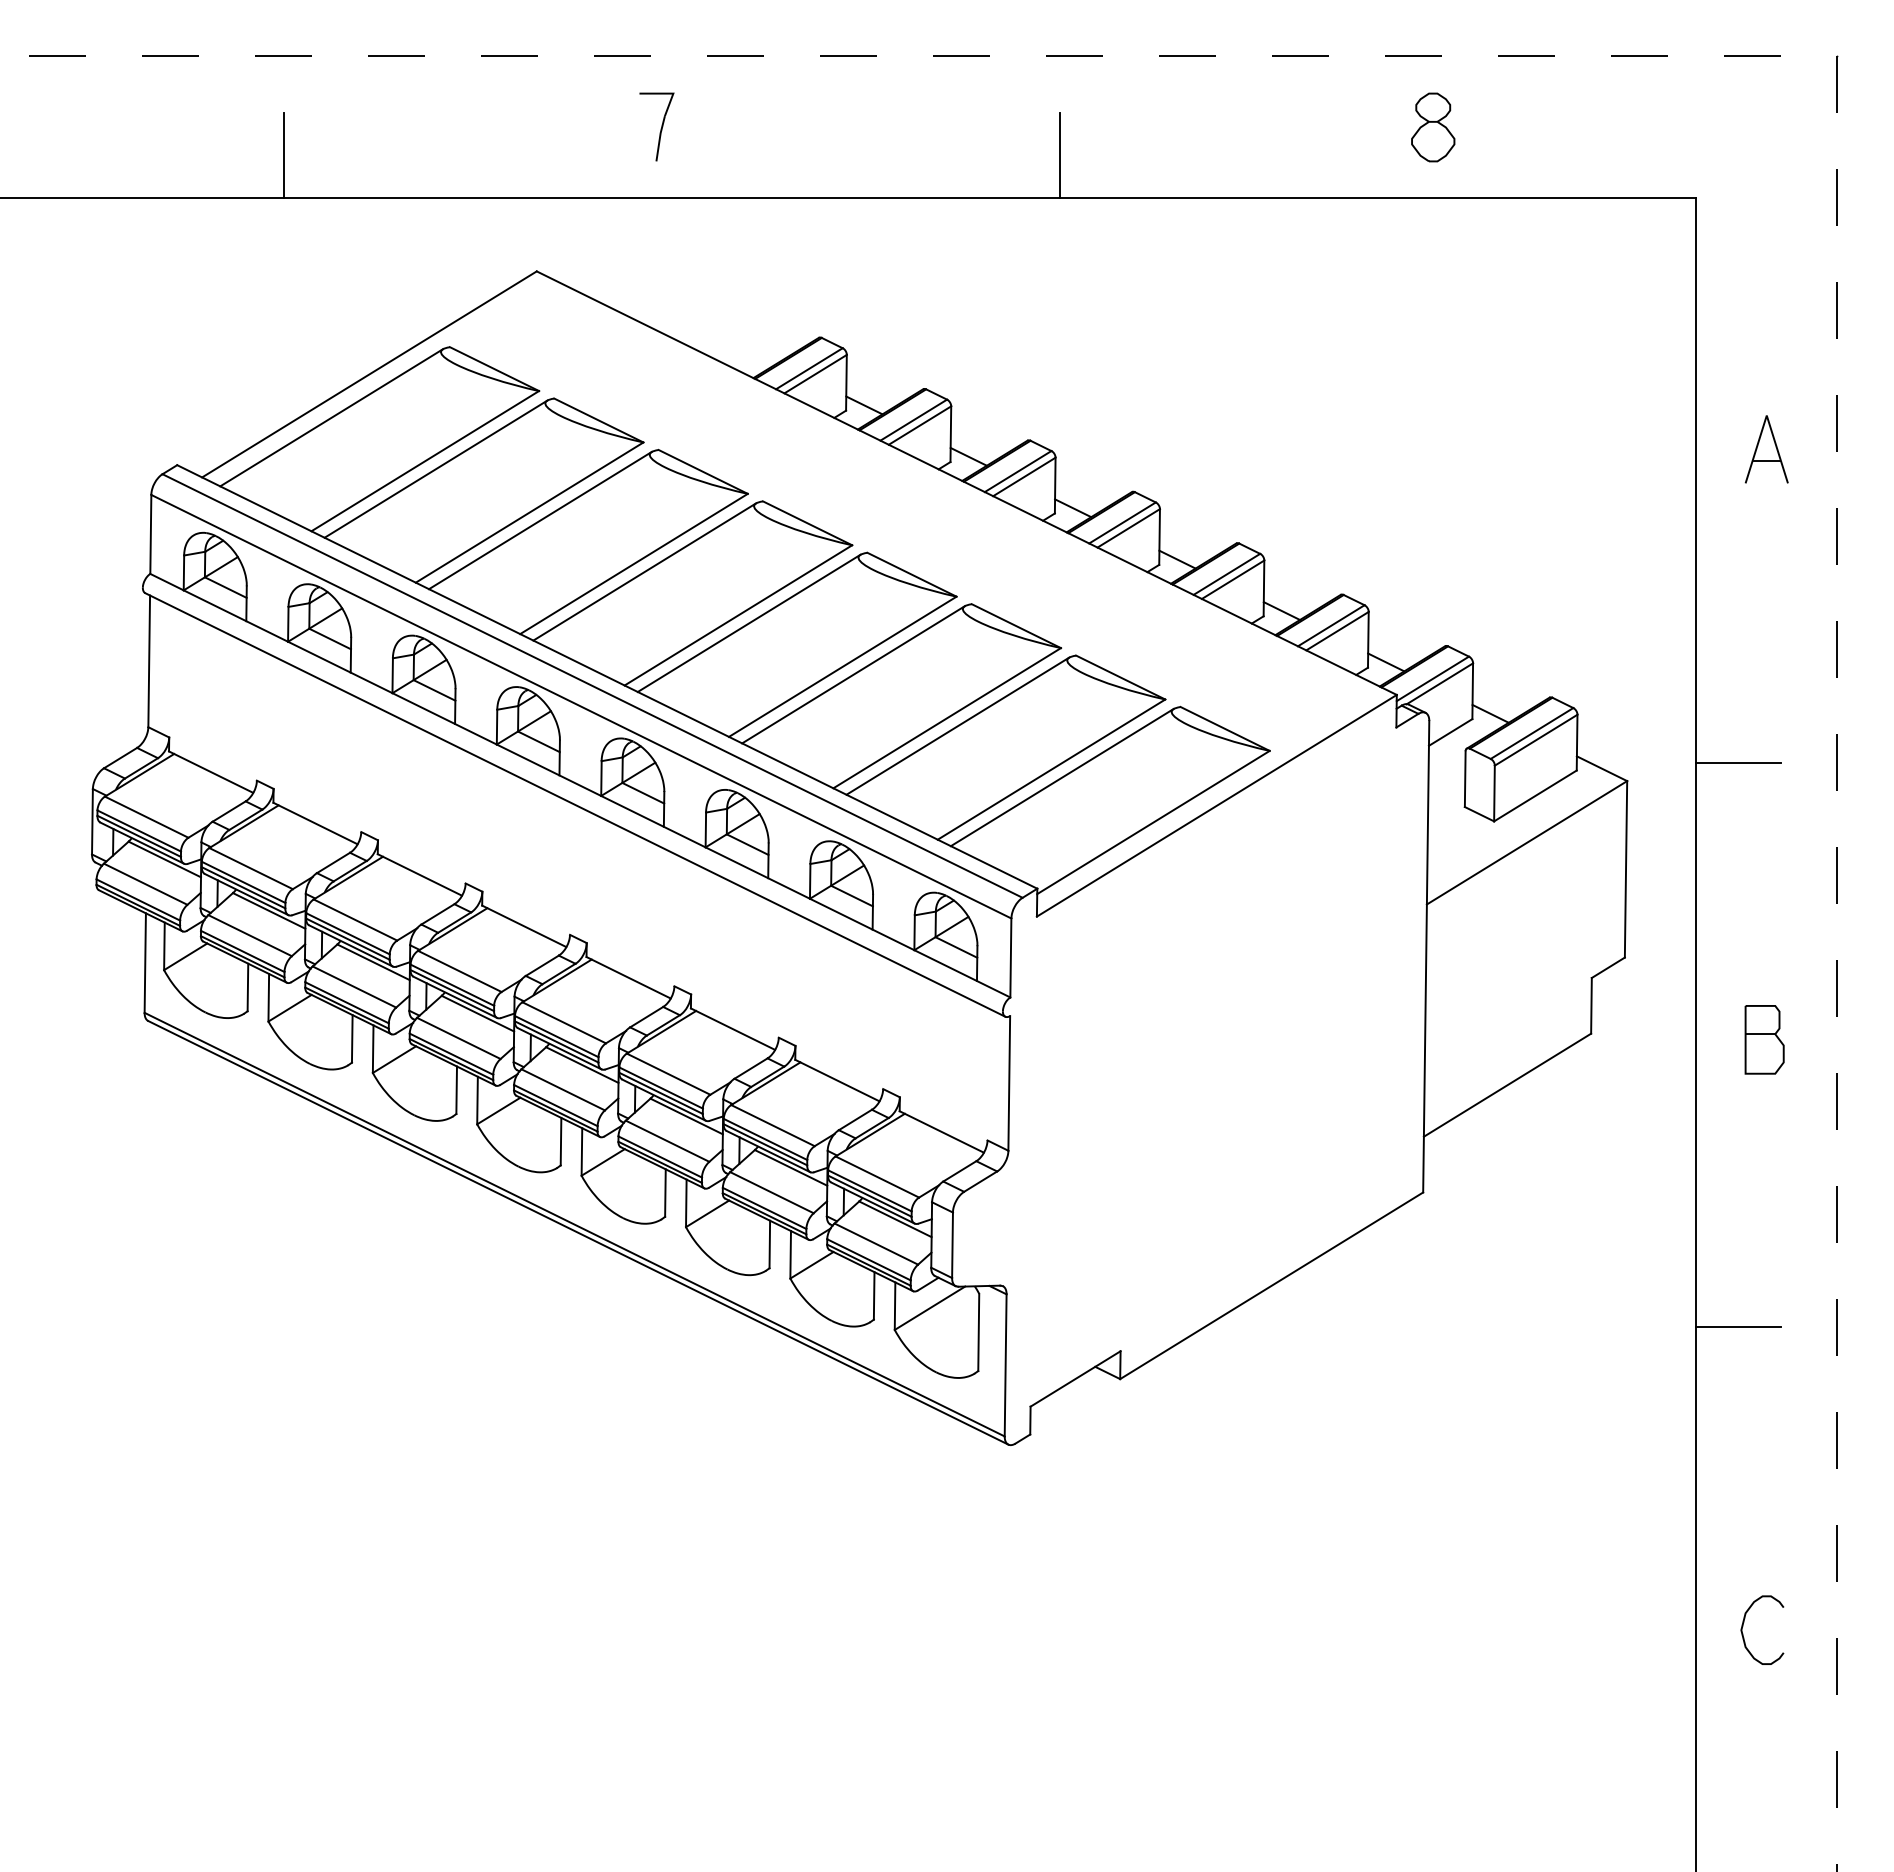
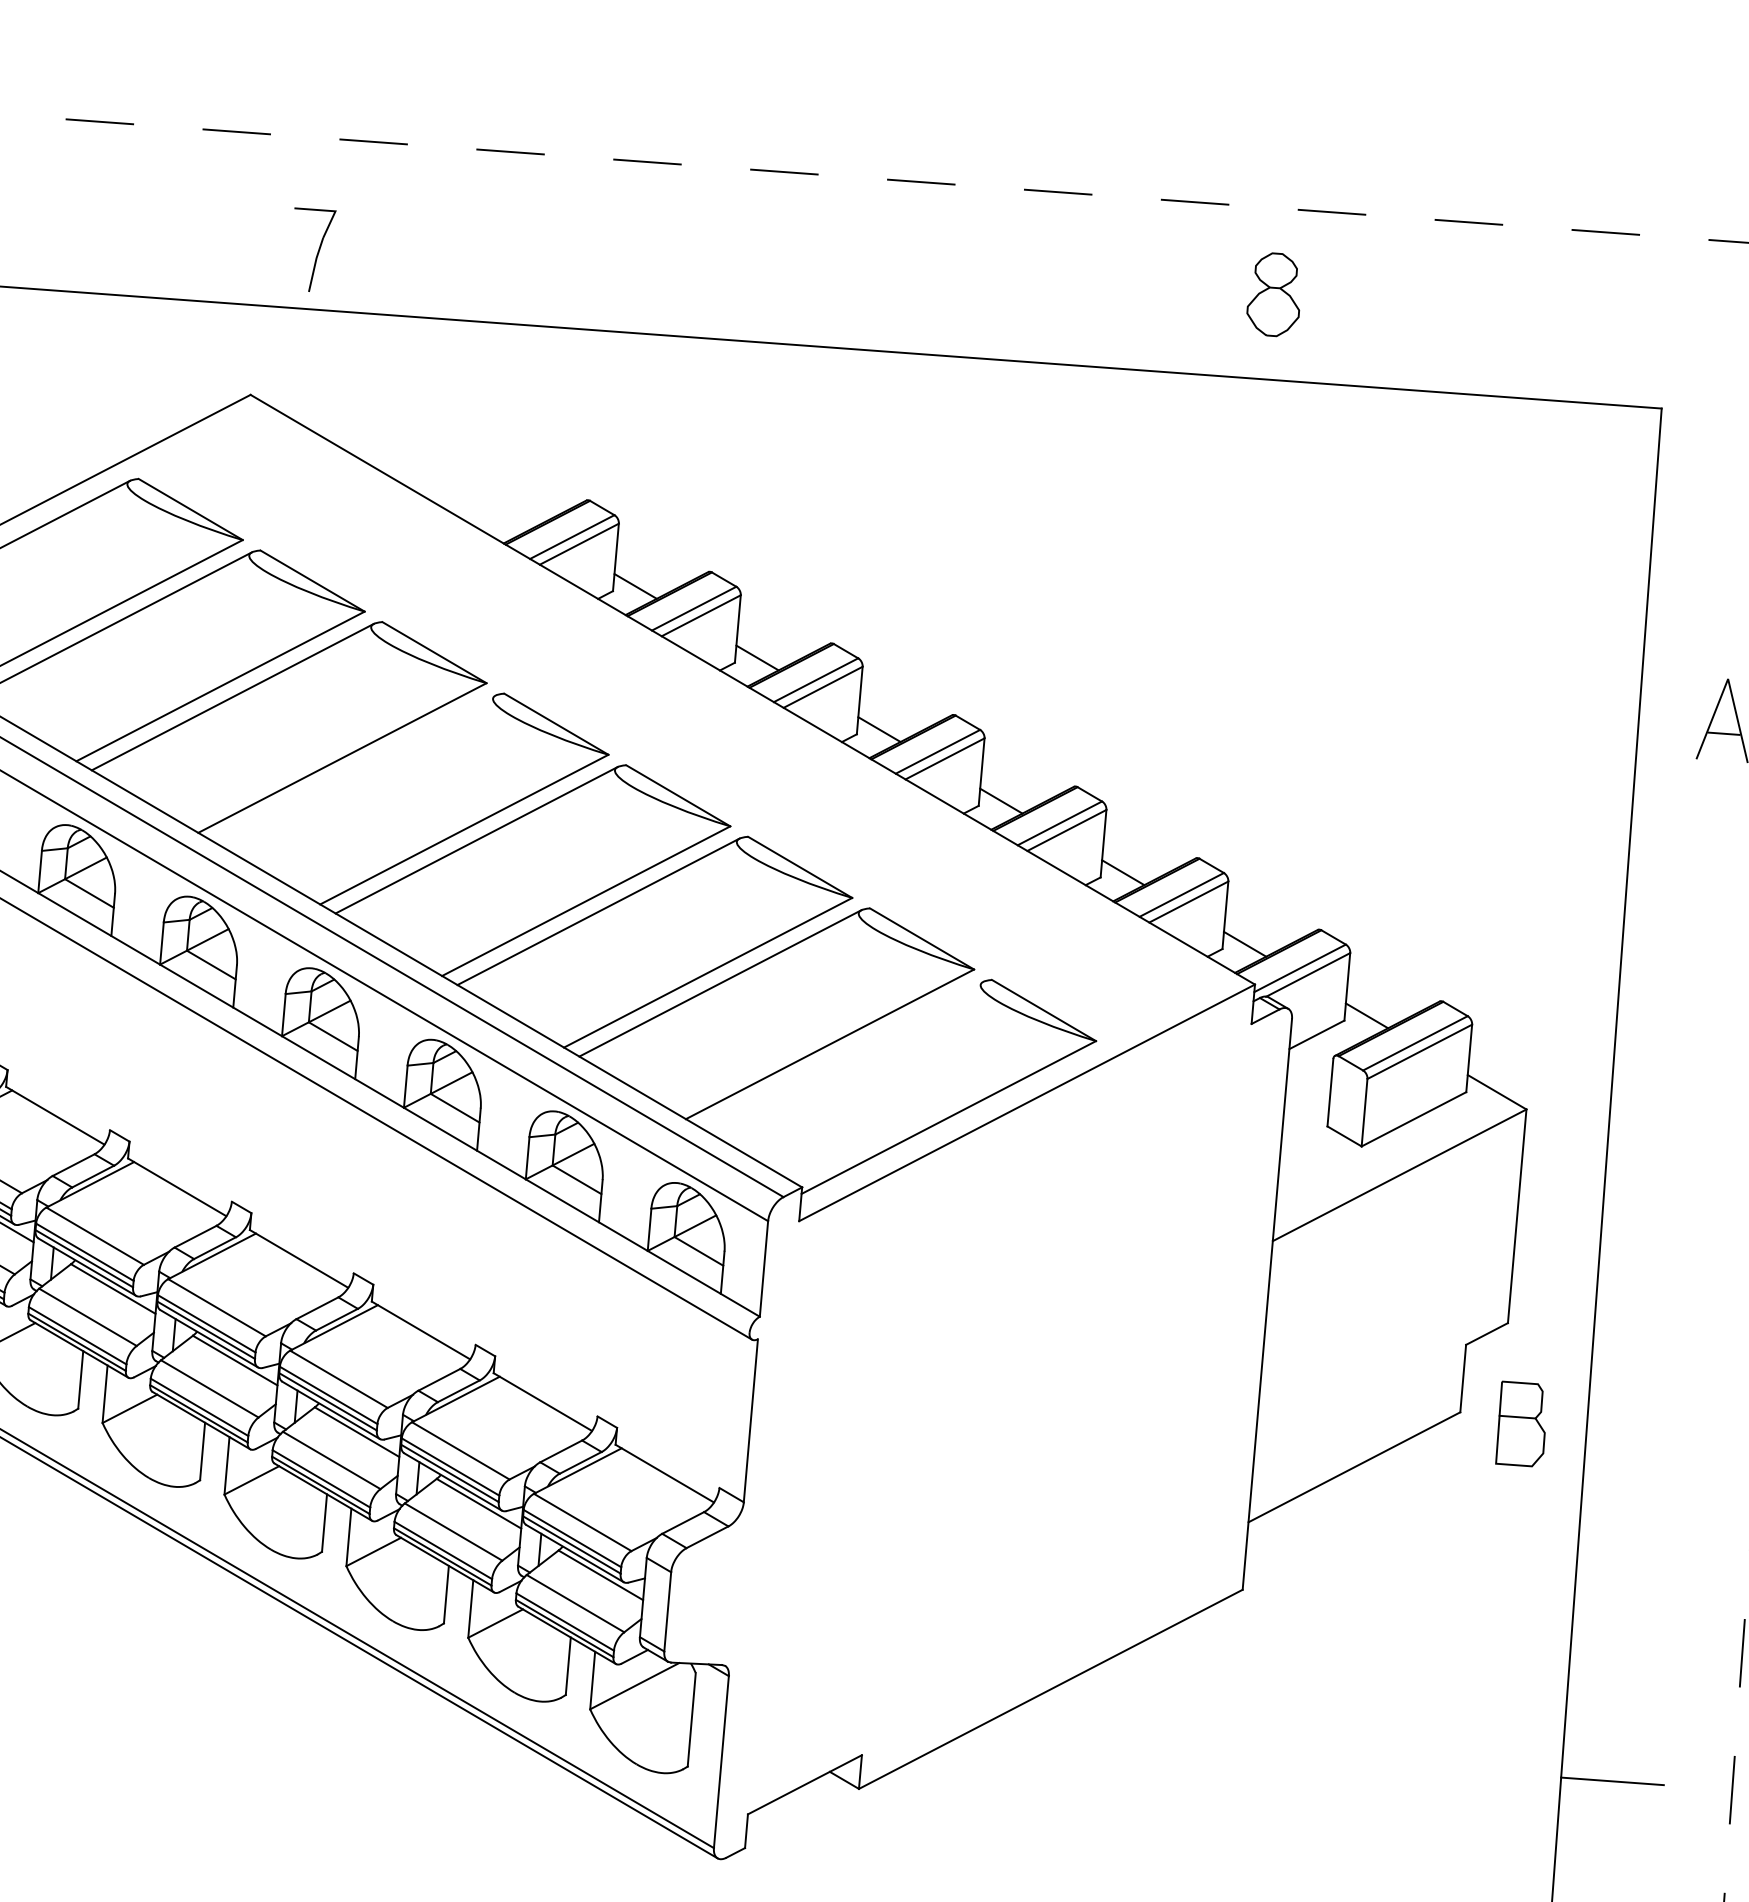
part: (656, 126) -> (312, 249), moved
part: (1433, 127) -> (1274, 294), moved
line: (1060, 154) -> (895, 299), removed
line: (644, 571) -> (354, 768), removed
line: (1737, 762) -> (1661, 1096), removed
line: (1061, 777) -> (841, 1054), removed
part: (1764, 1039) -> (1522, 1423), moved

